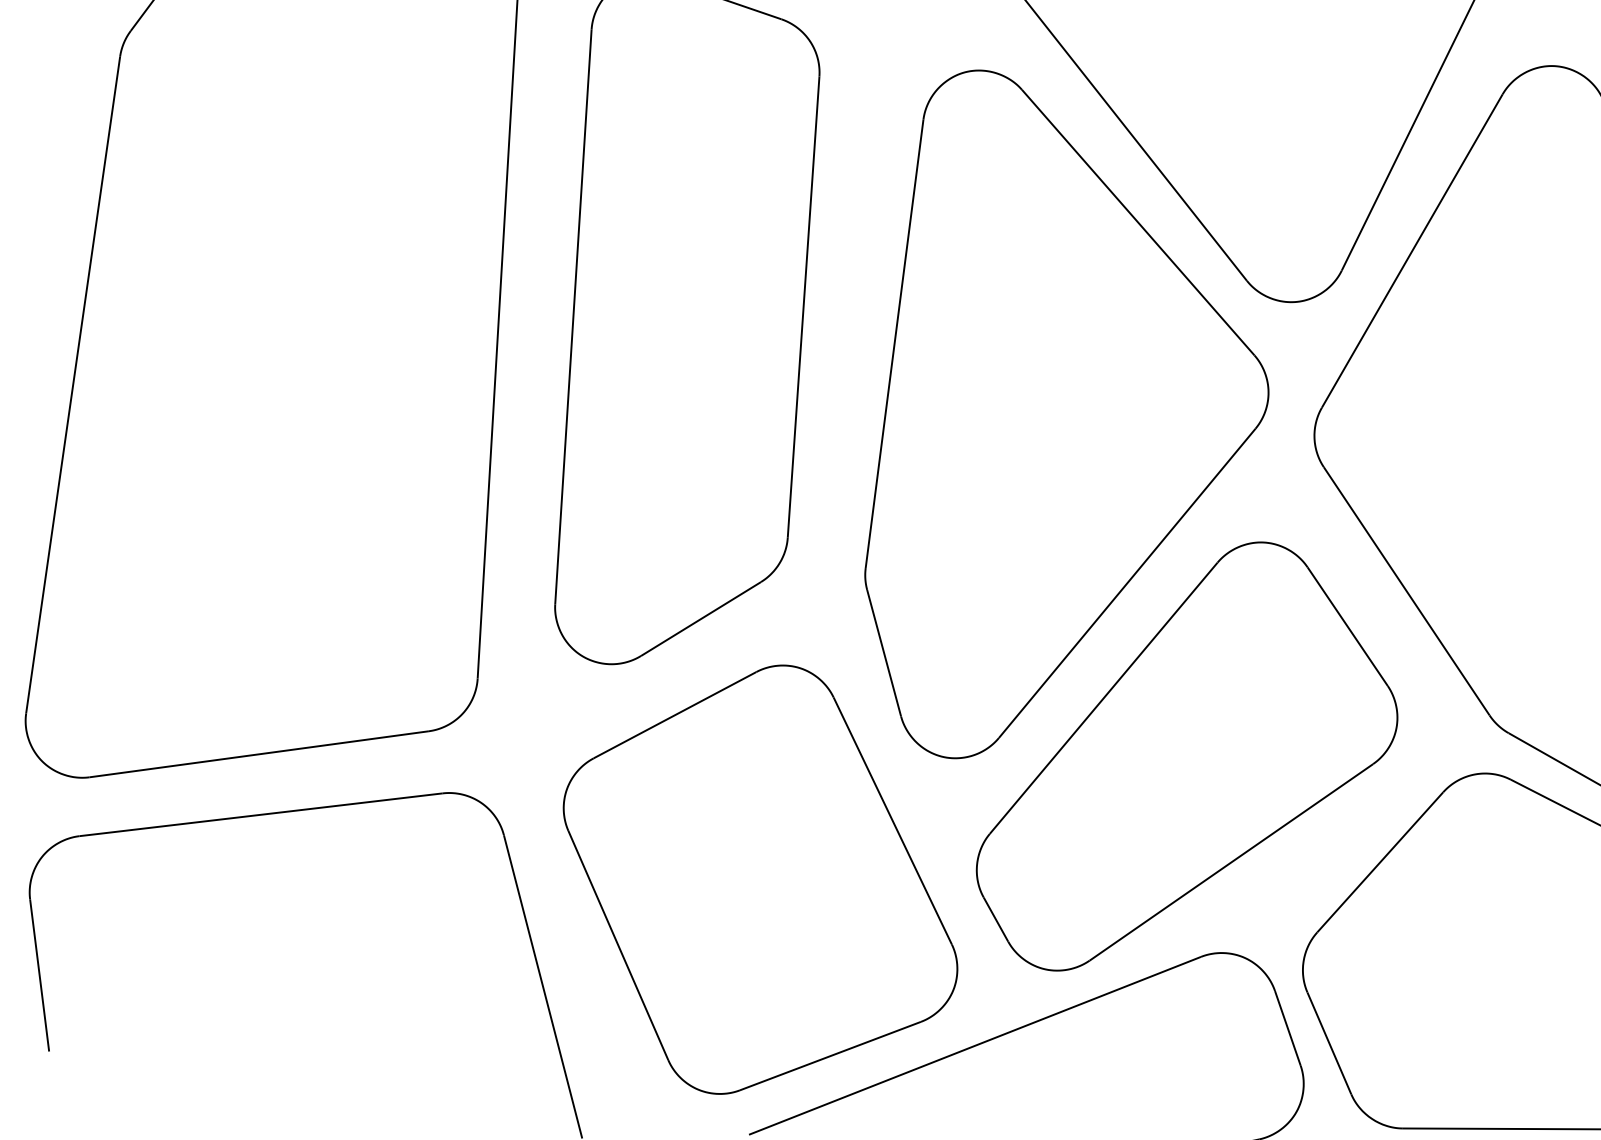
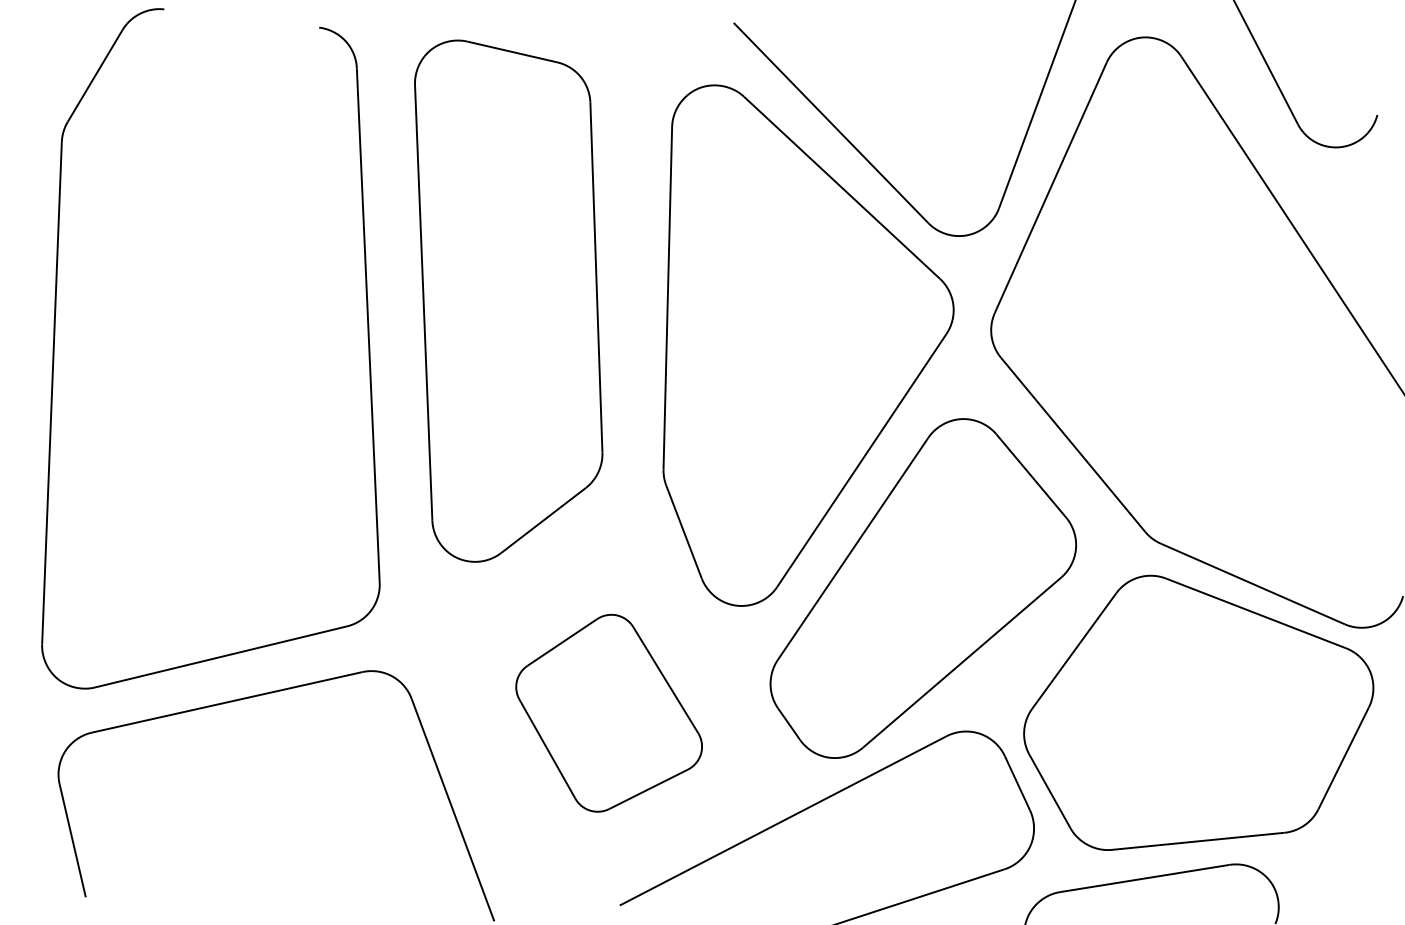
part: (760, 881) -> (608, 713), size x0.6

